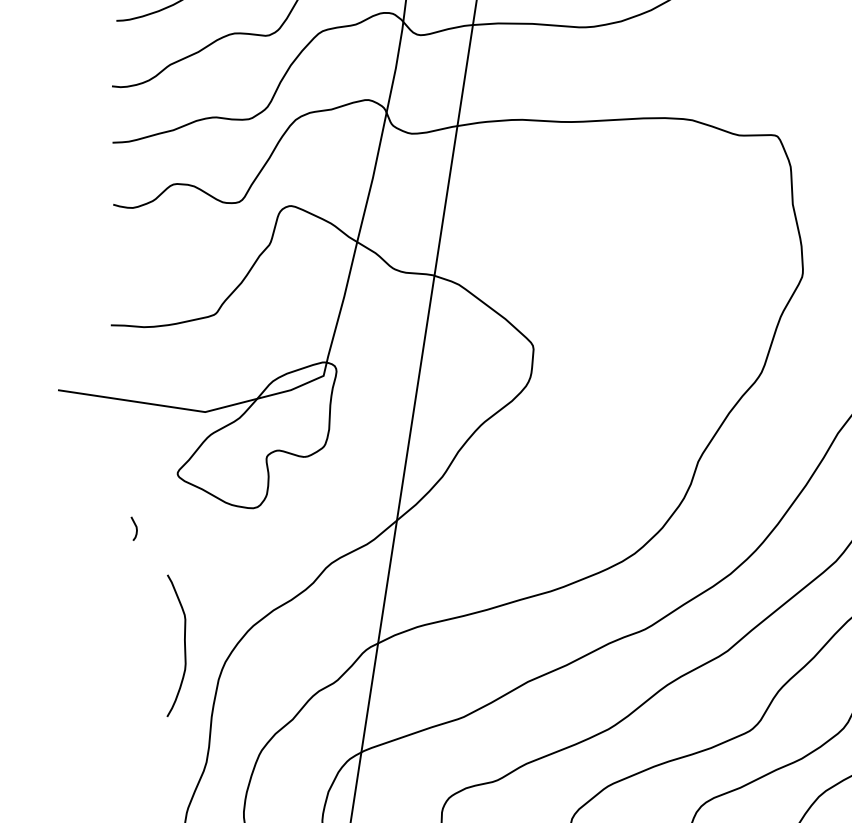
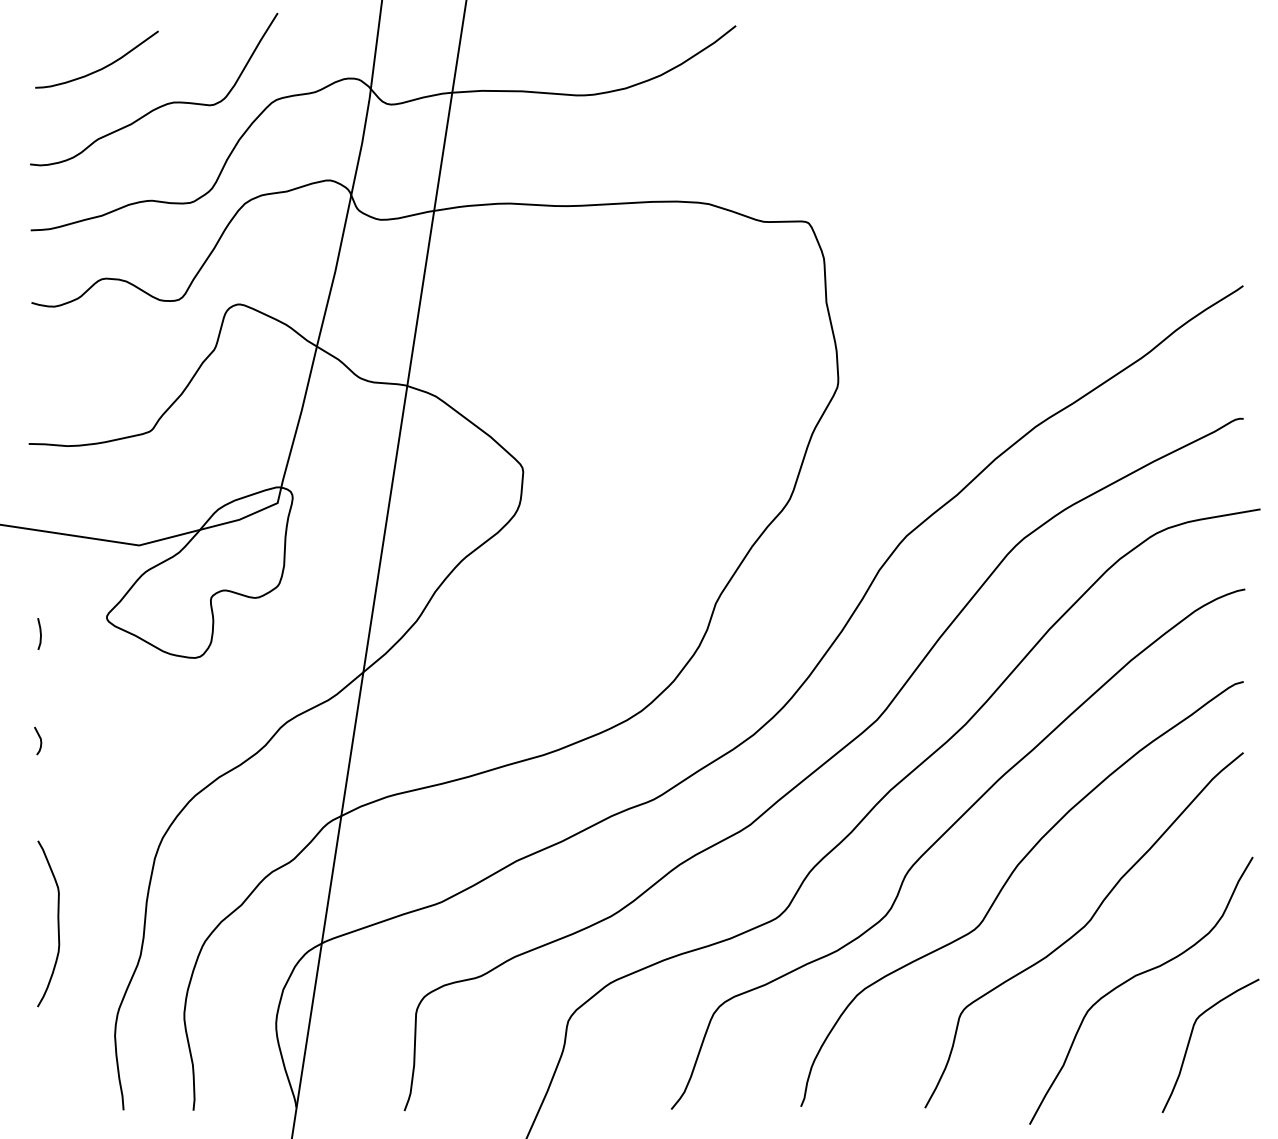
line: (120, 486) -> (39, 632), added
curve: (136, 528) -> (40, 740), moved
curve: (184, 645) -> (57, 923), moved

